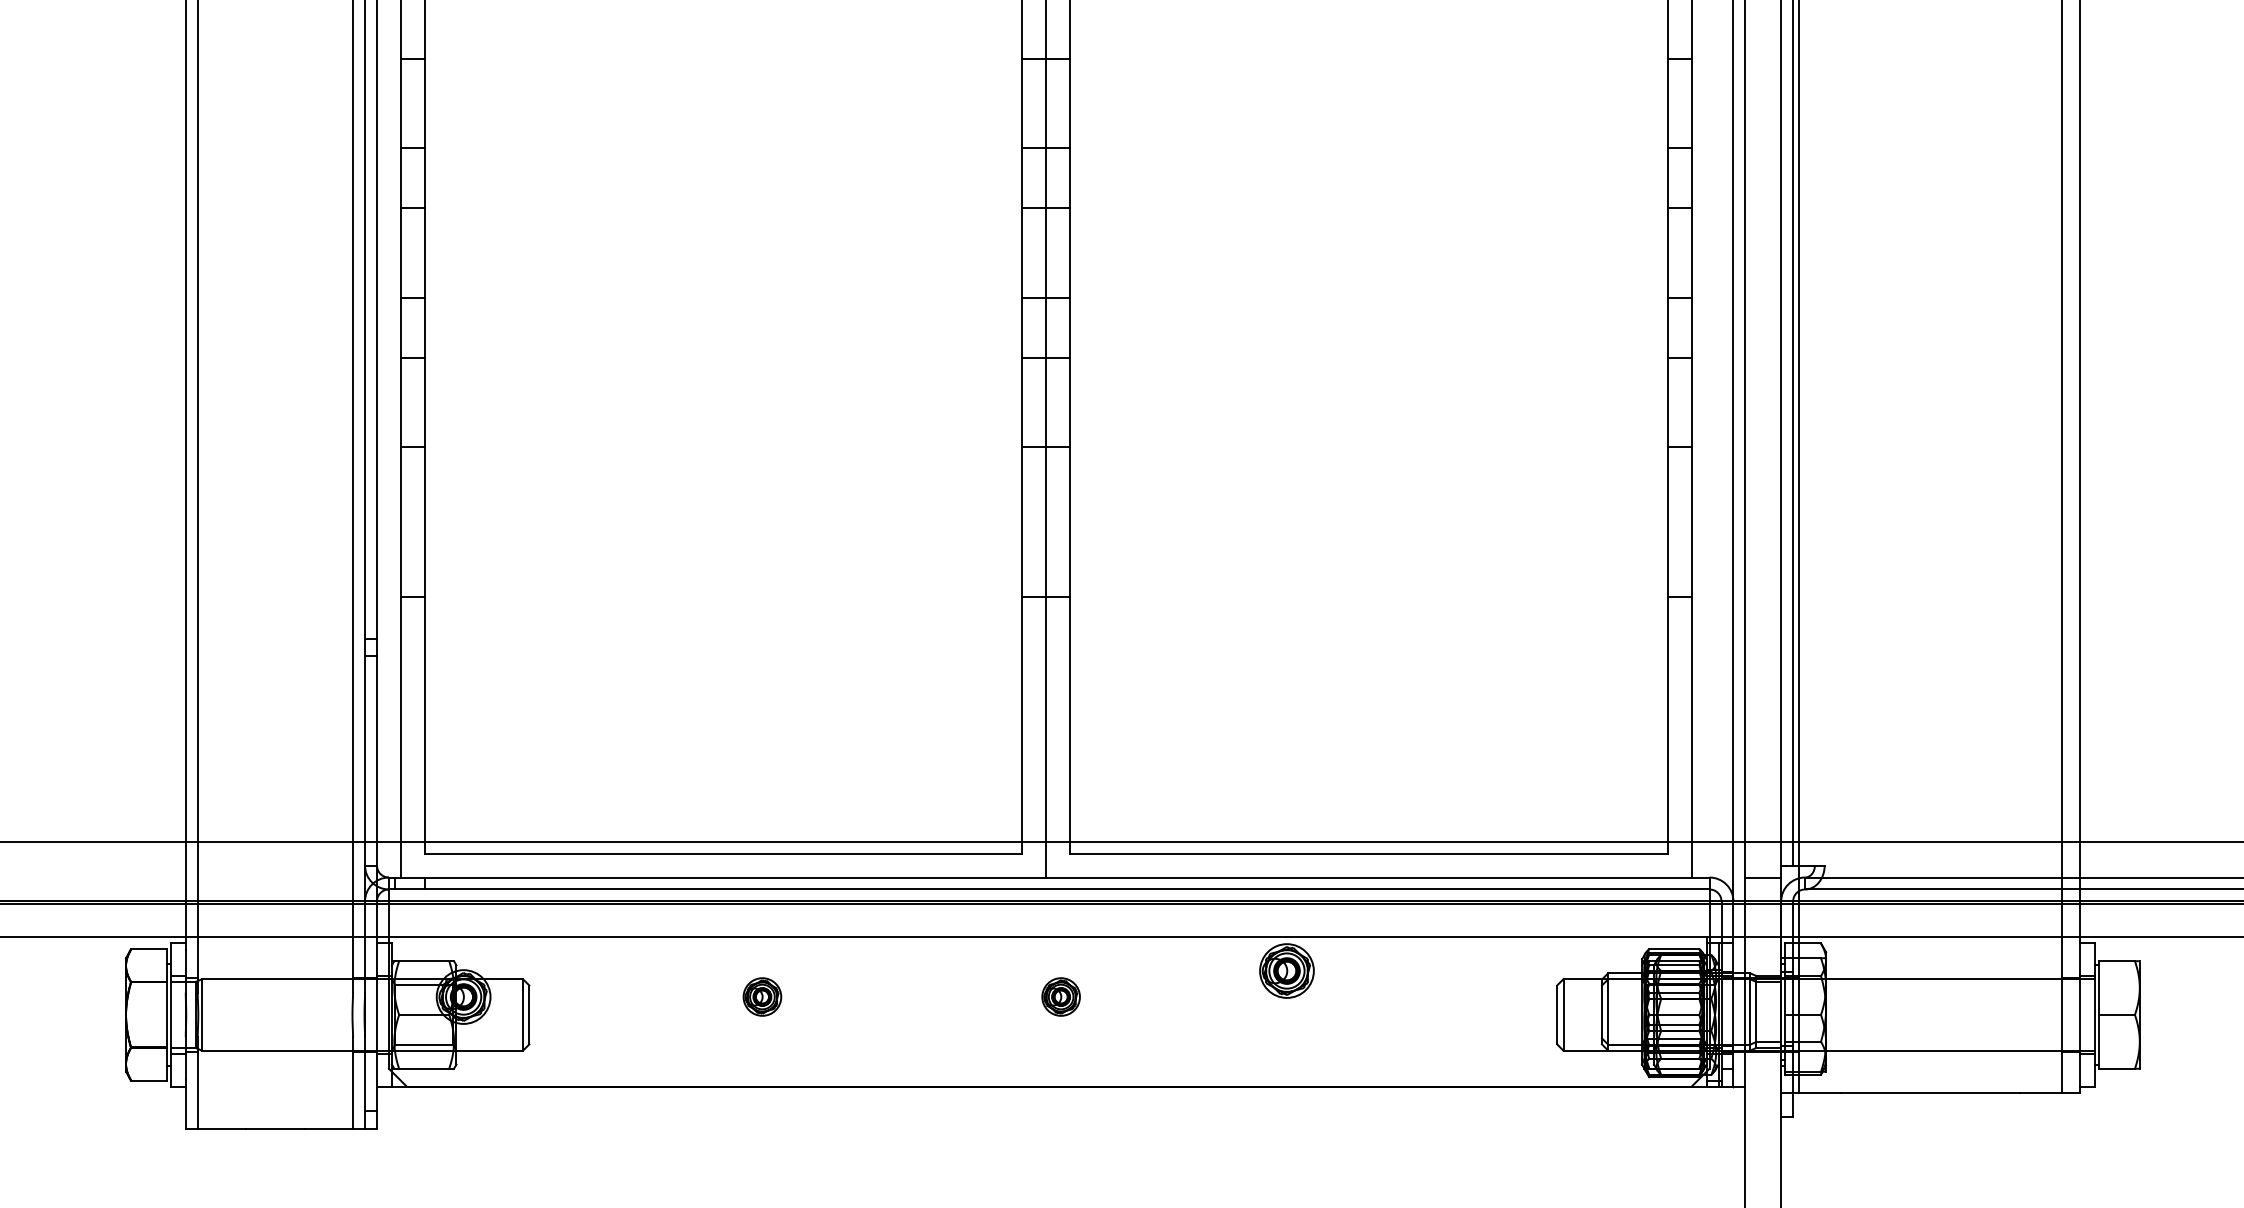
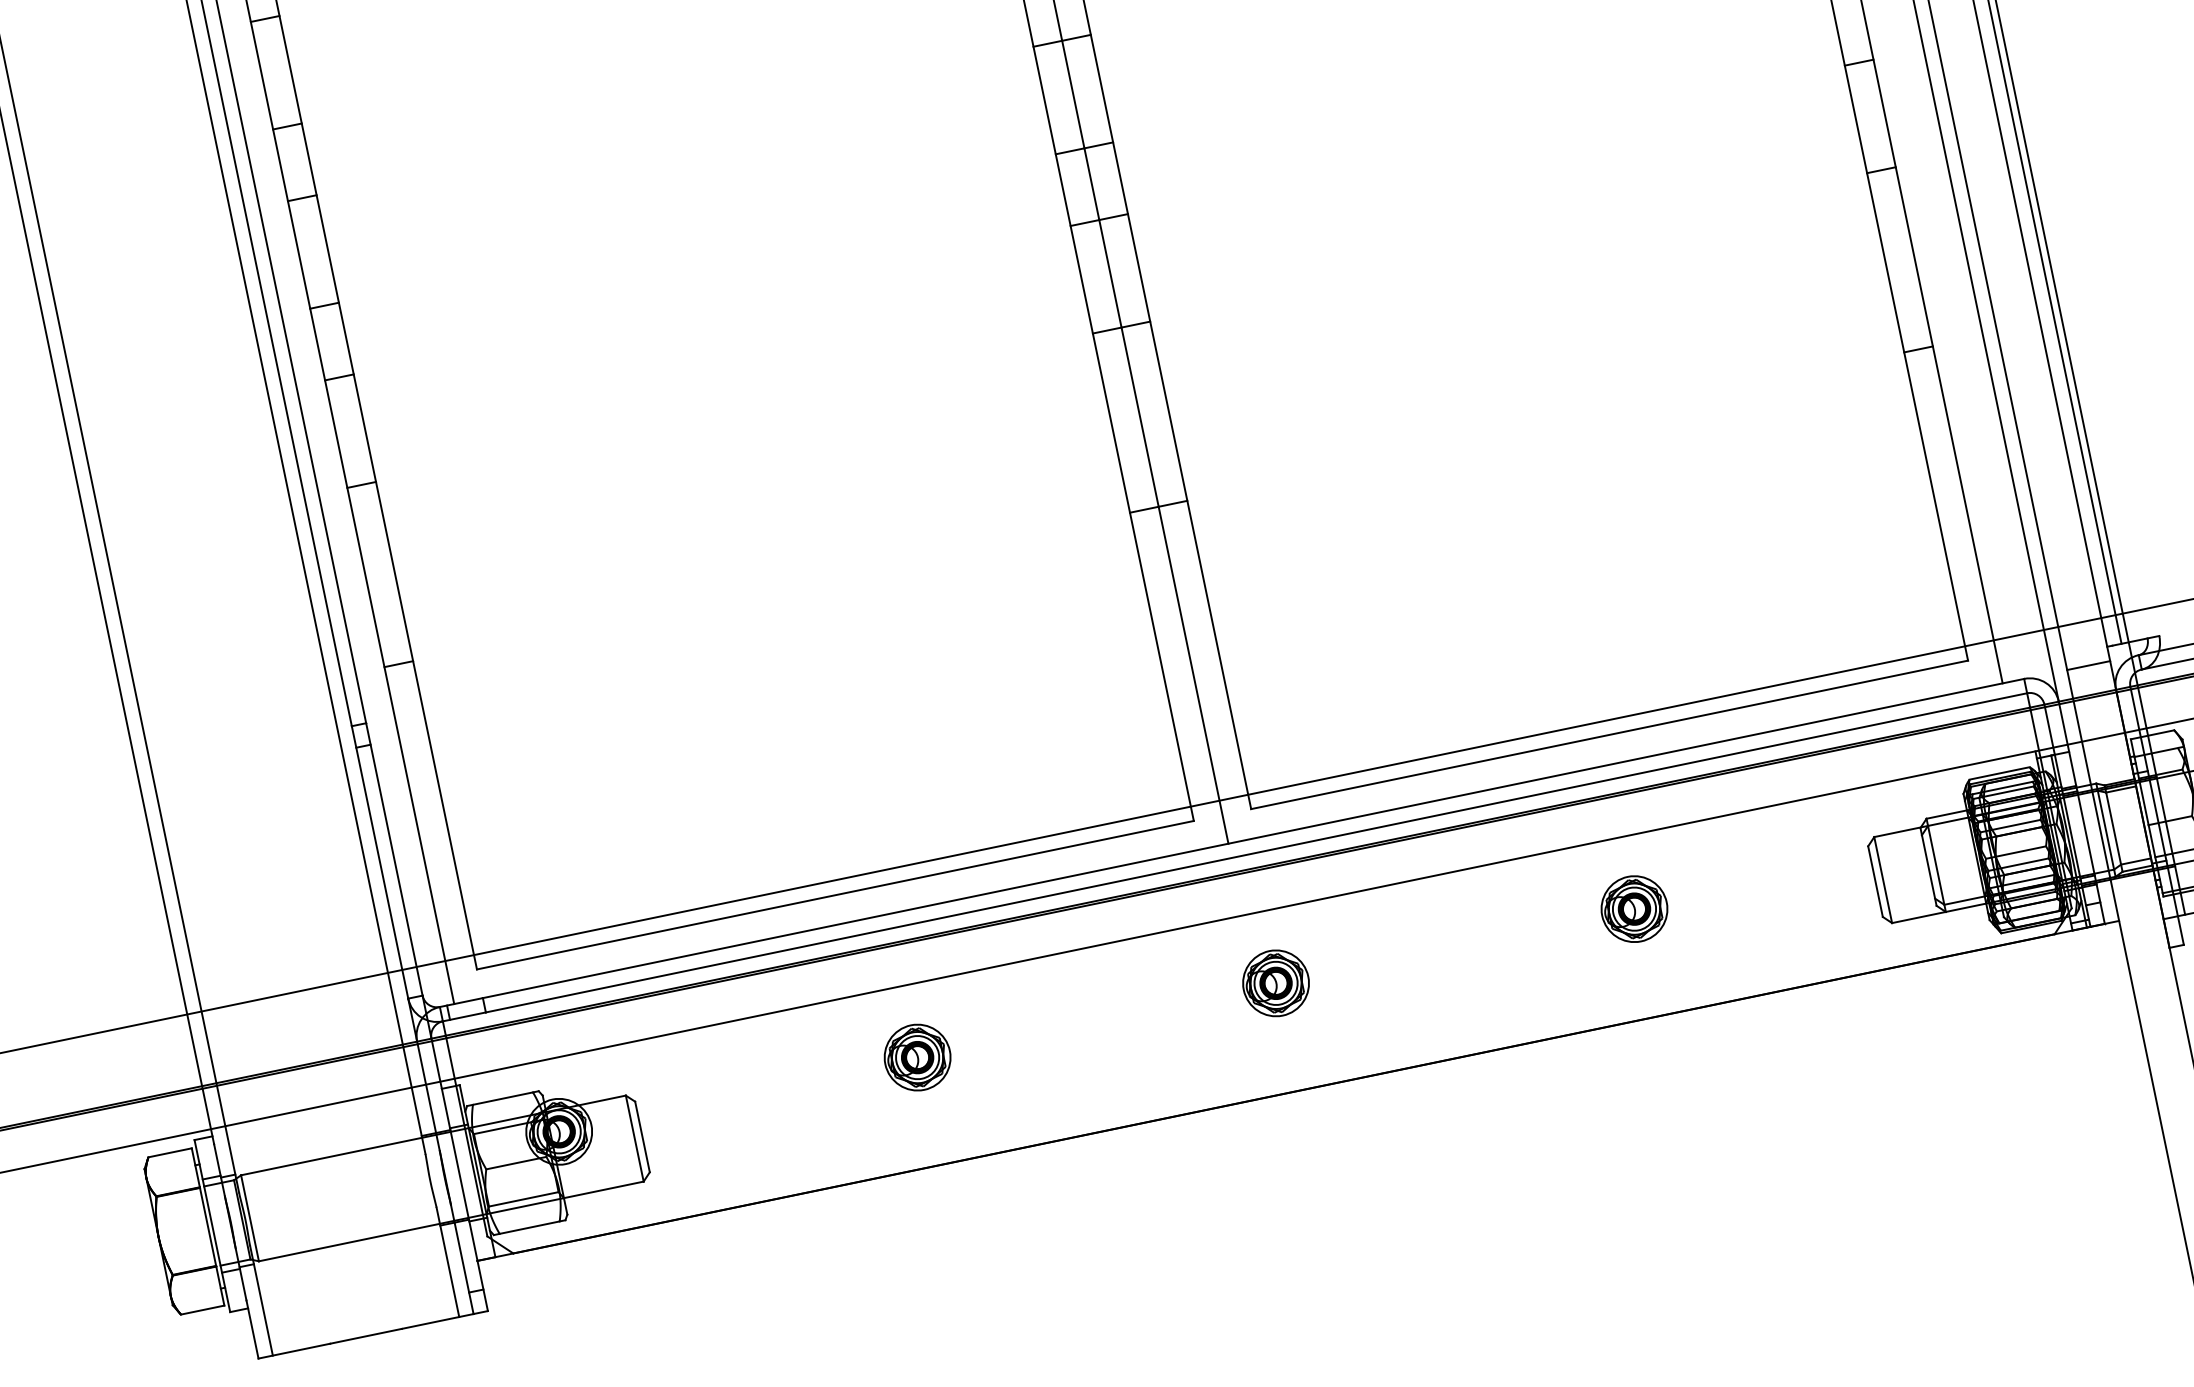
part: (1286, 970) -> (1633, 908), moved
part: (762, 996) -> (917, 1056), size x1.43
part: (1060, 996) -> (1275, 982), size x1.43

